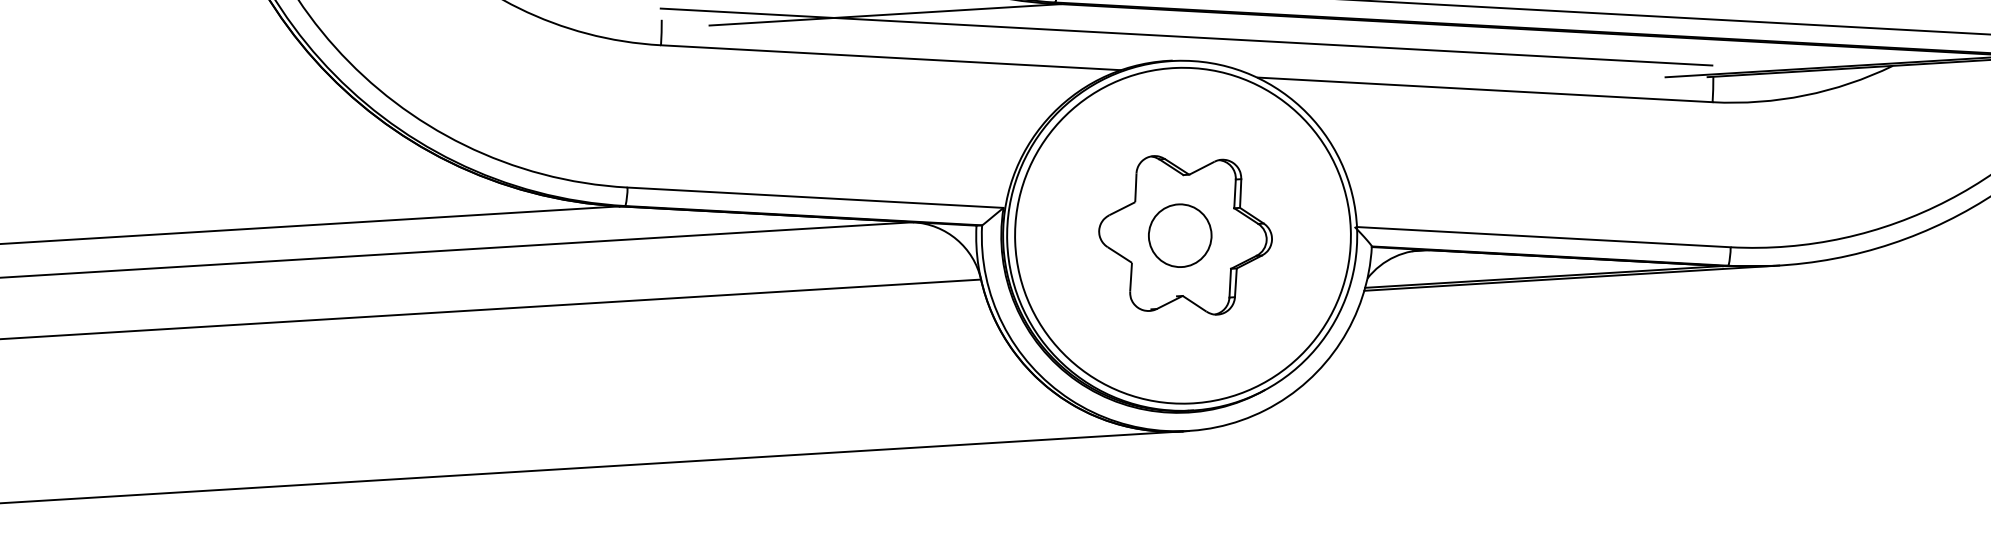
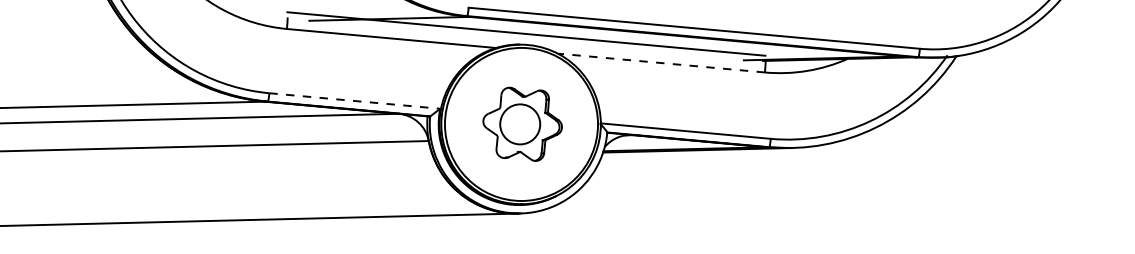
line: (1485, 90) -> (661, 63), solid -> dashed
line: (814, 198) -> (354, 101), solid -> dashed
circle: (1178, 236) -> (519, 124), size x1.4

